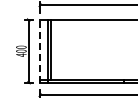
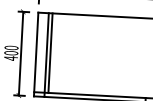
line: (40, 51) -> (36, 54), dashed -> solid

